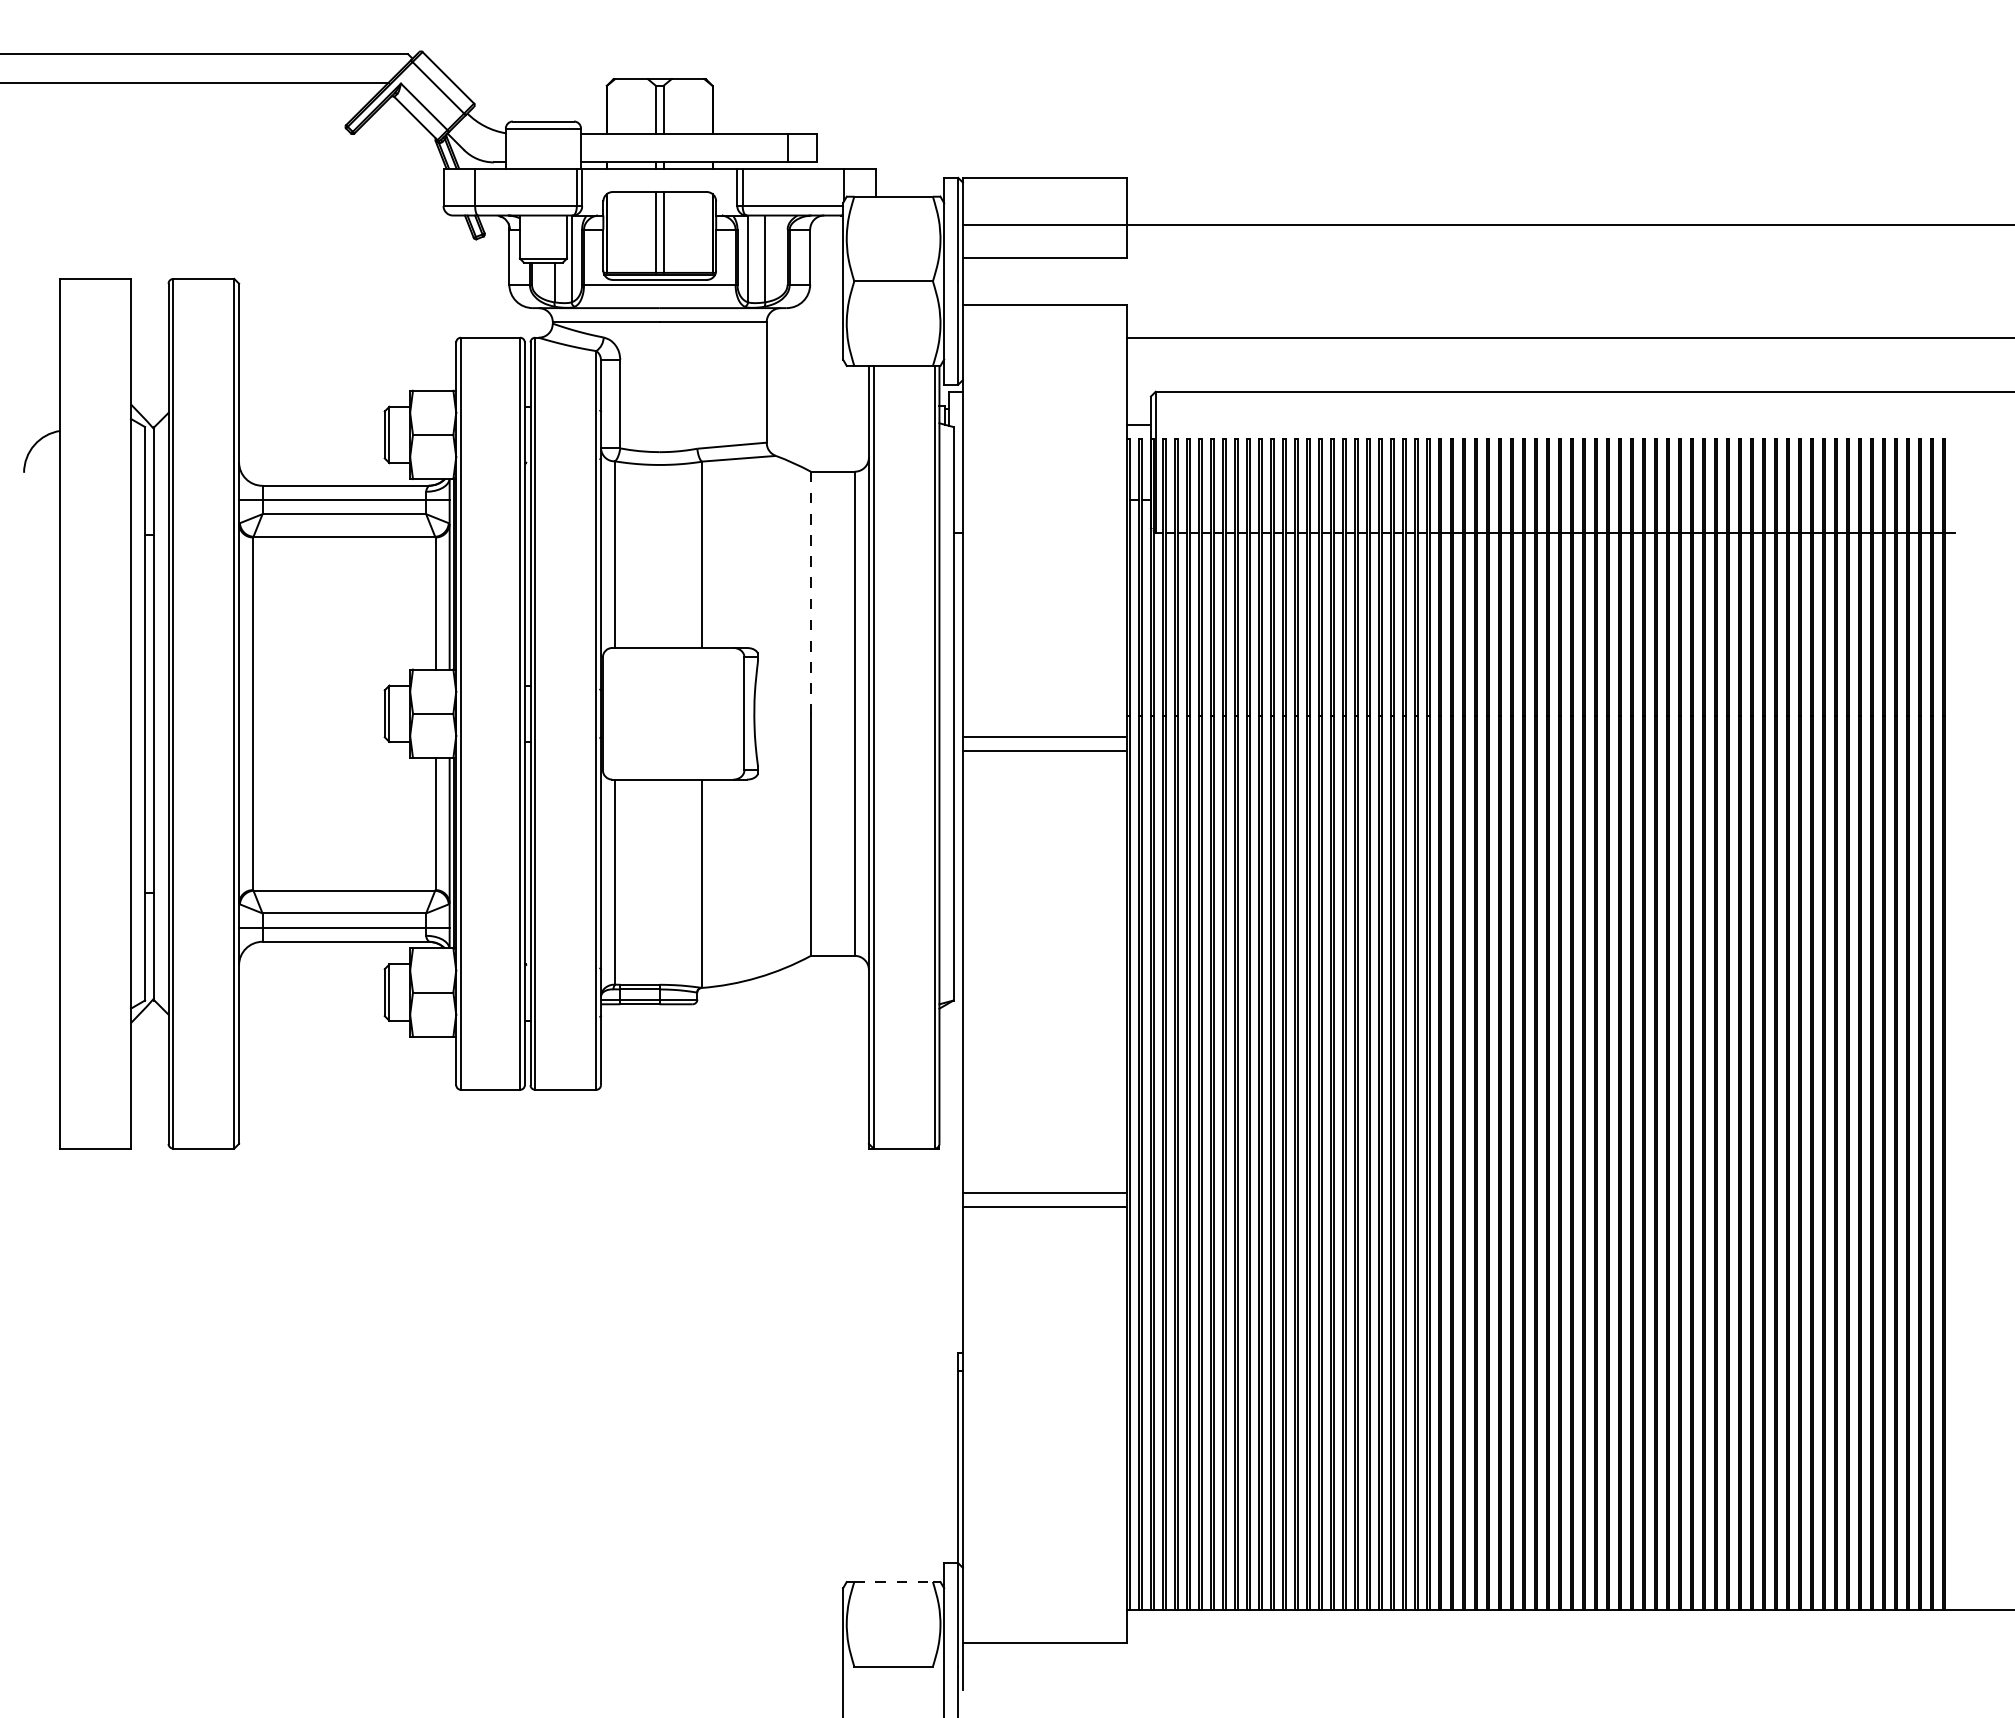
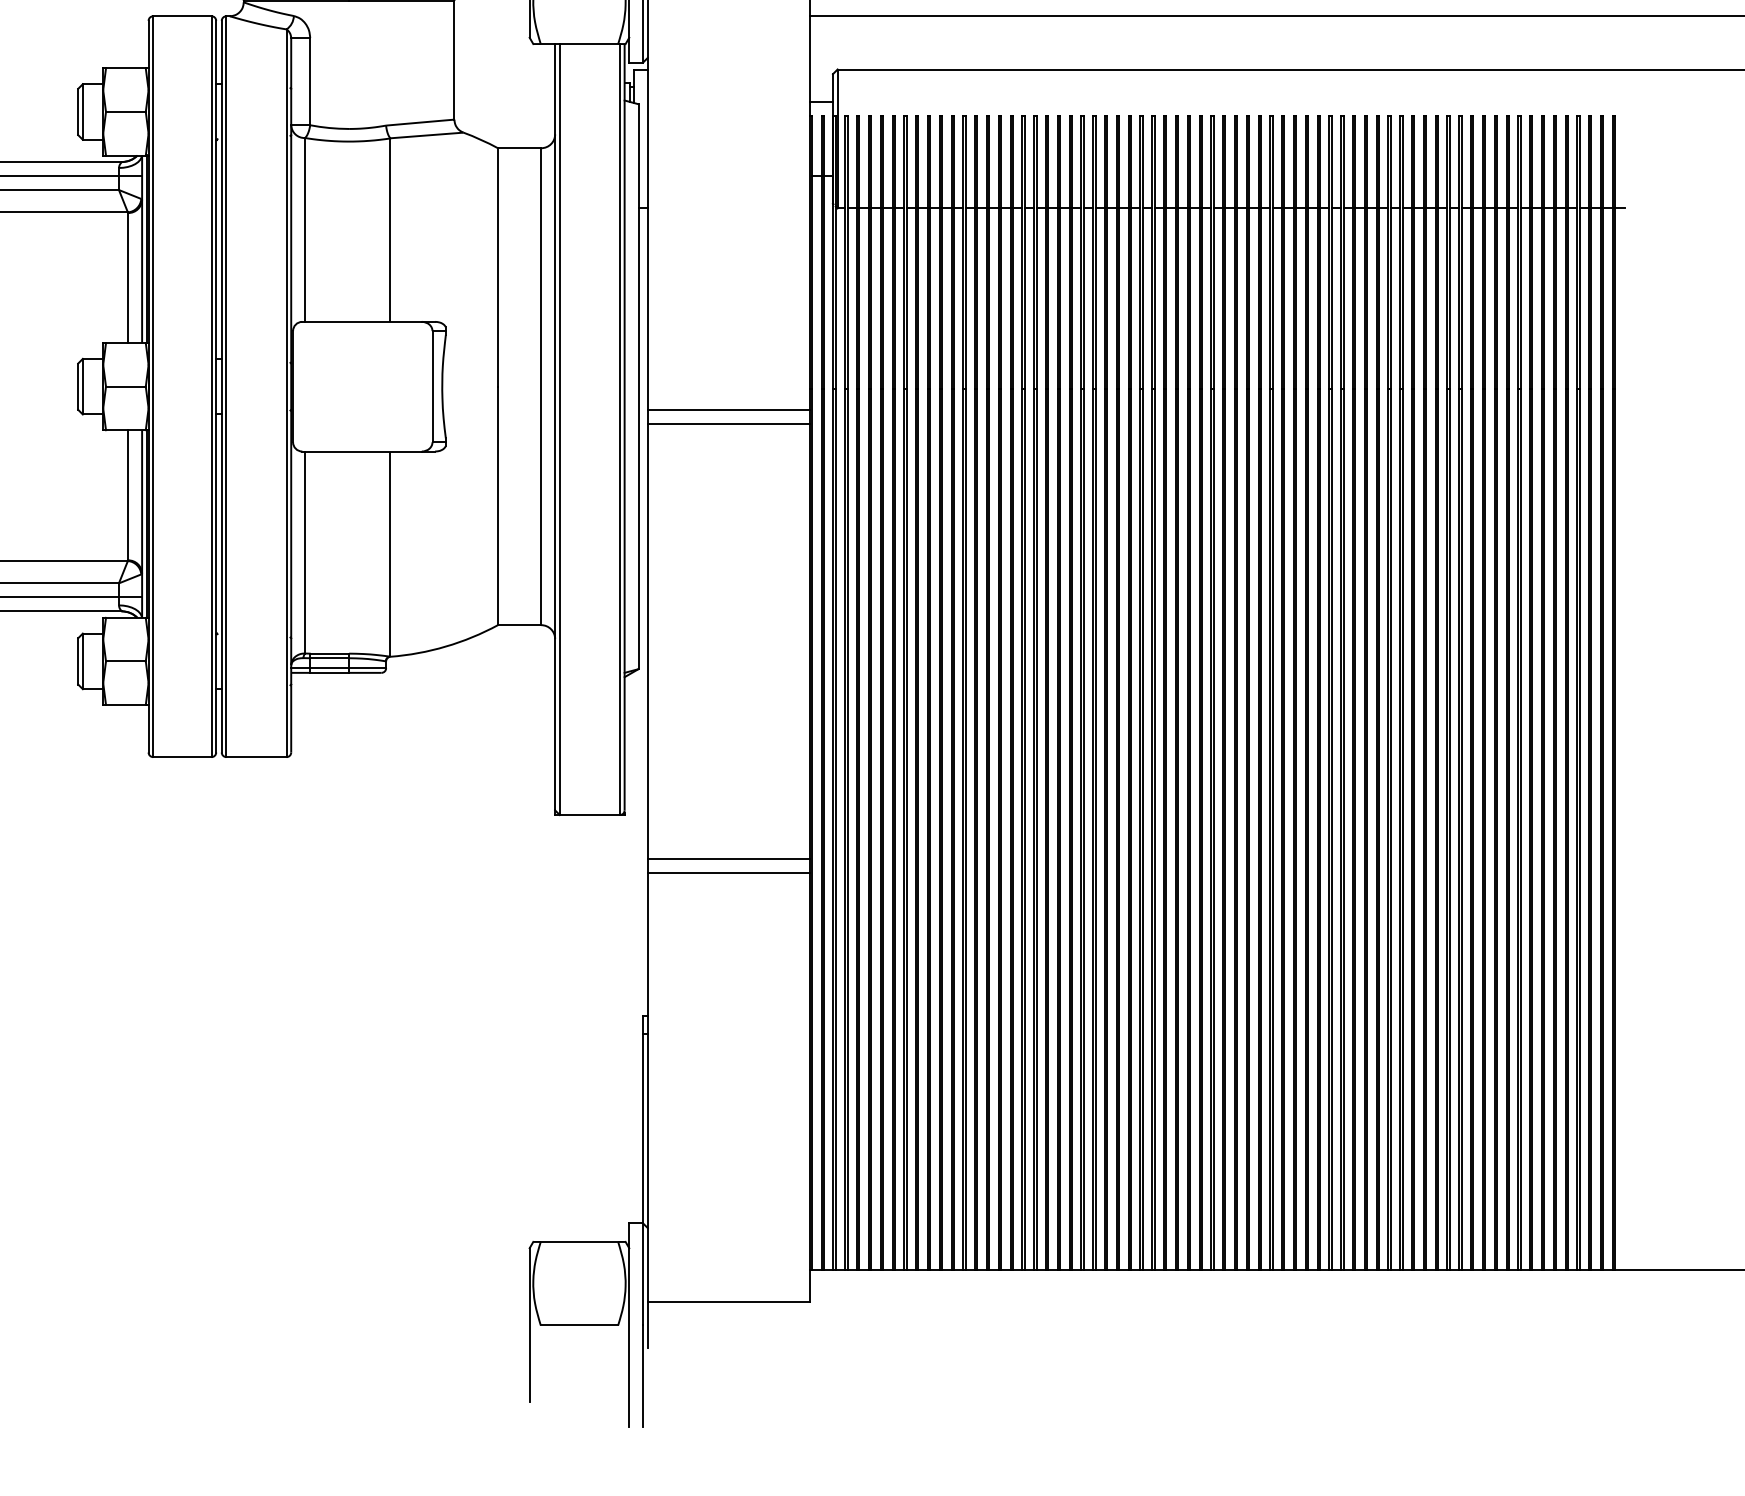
line: (810, 593) -> (497, 268), dashed -> solid
line: (894, 1581) -> (580, 1241), dashed -> solid

